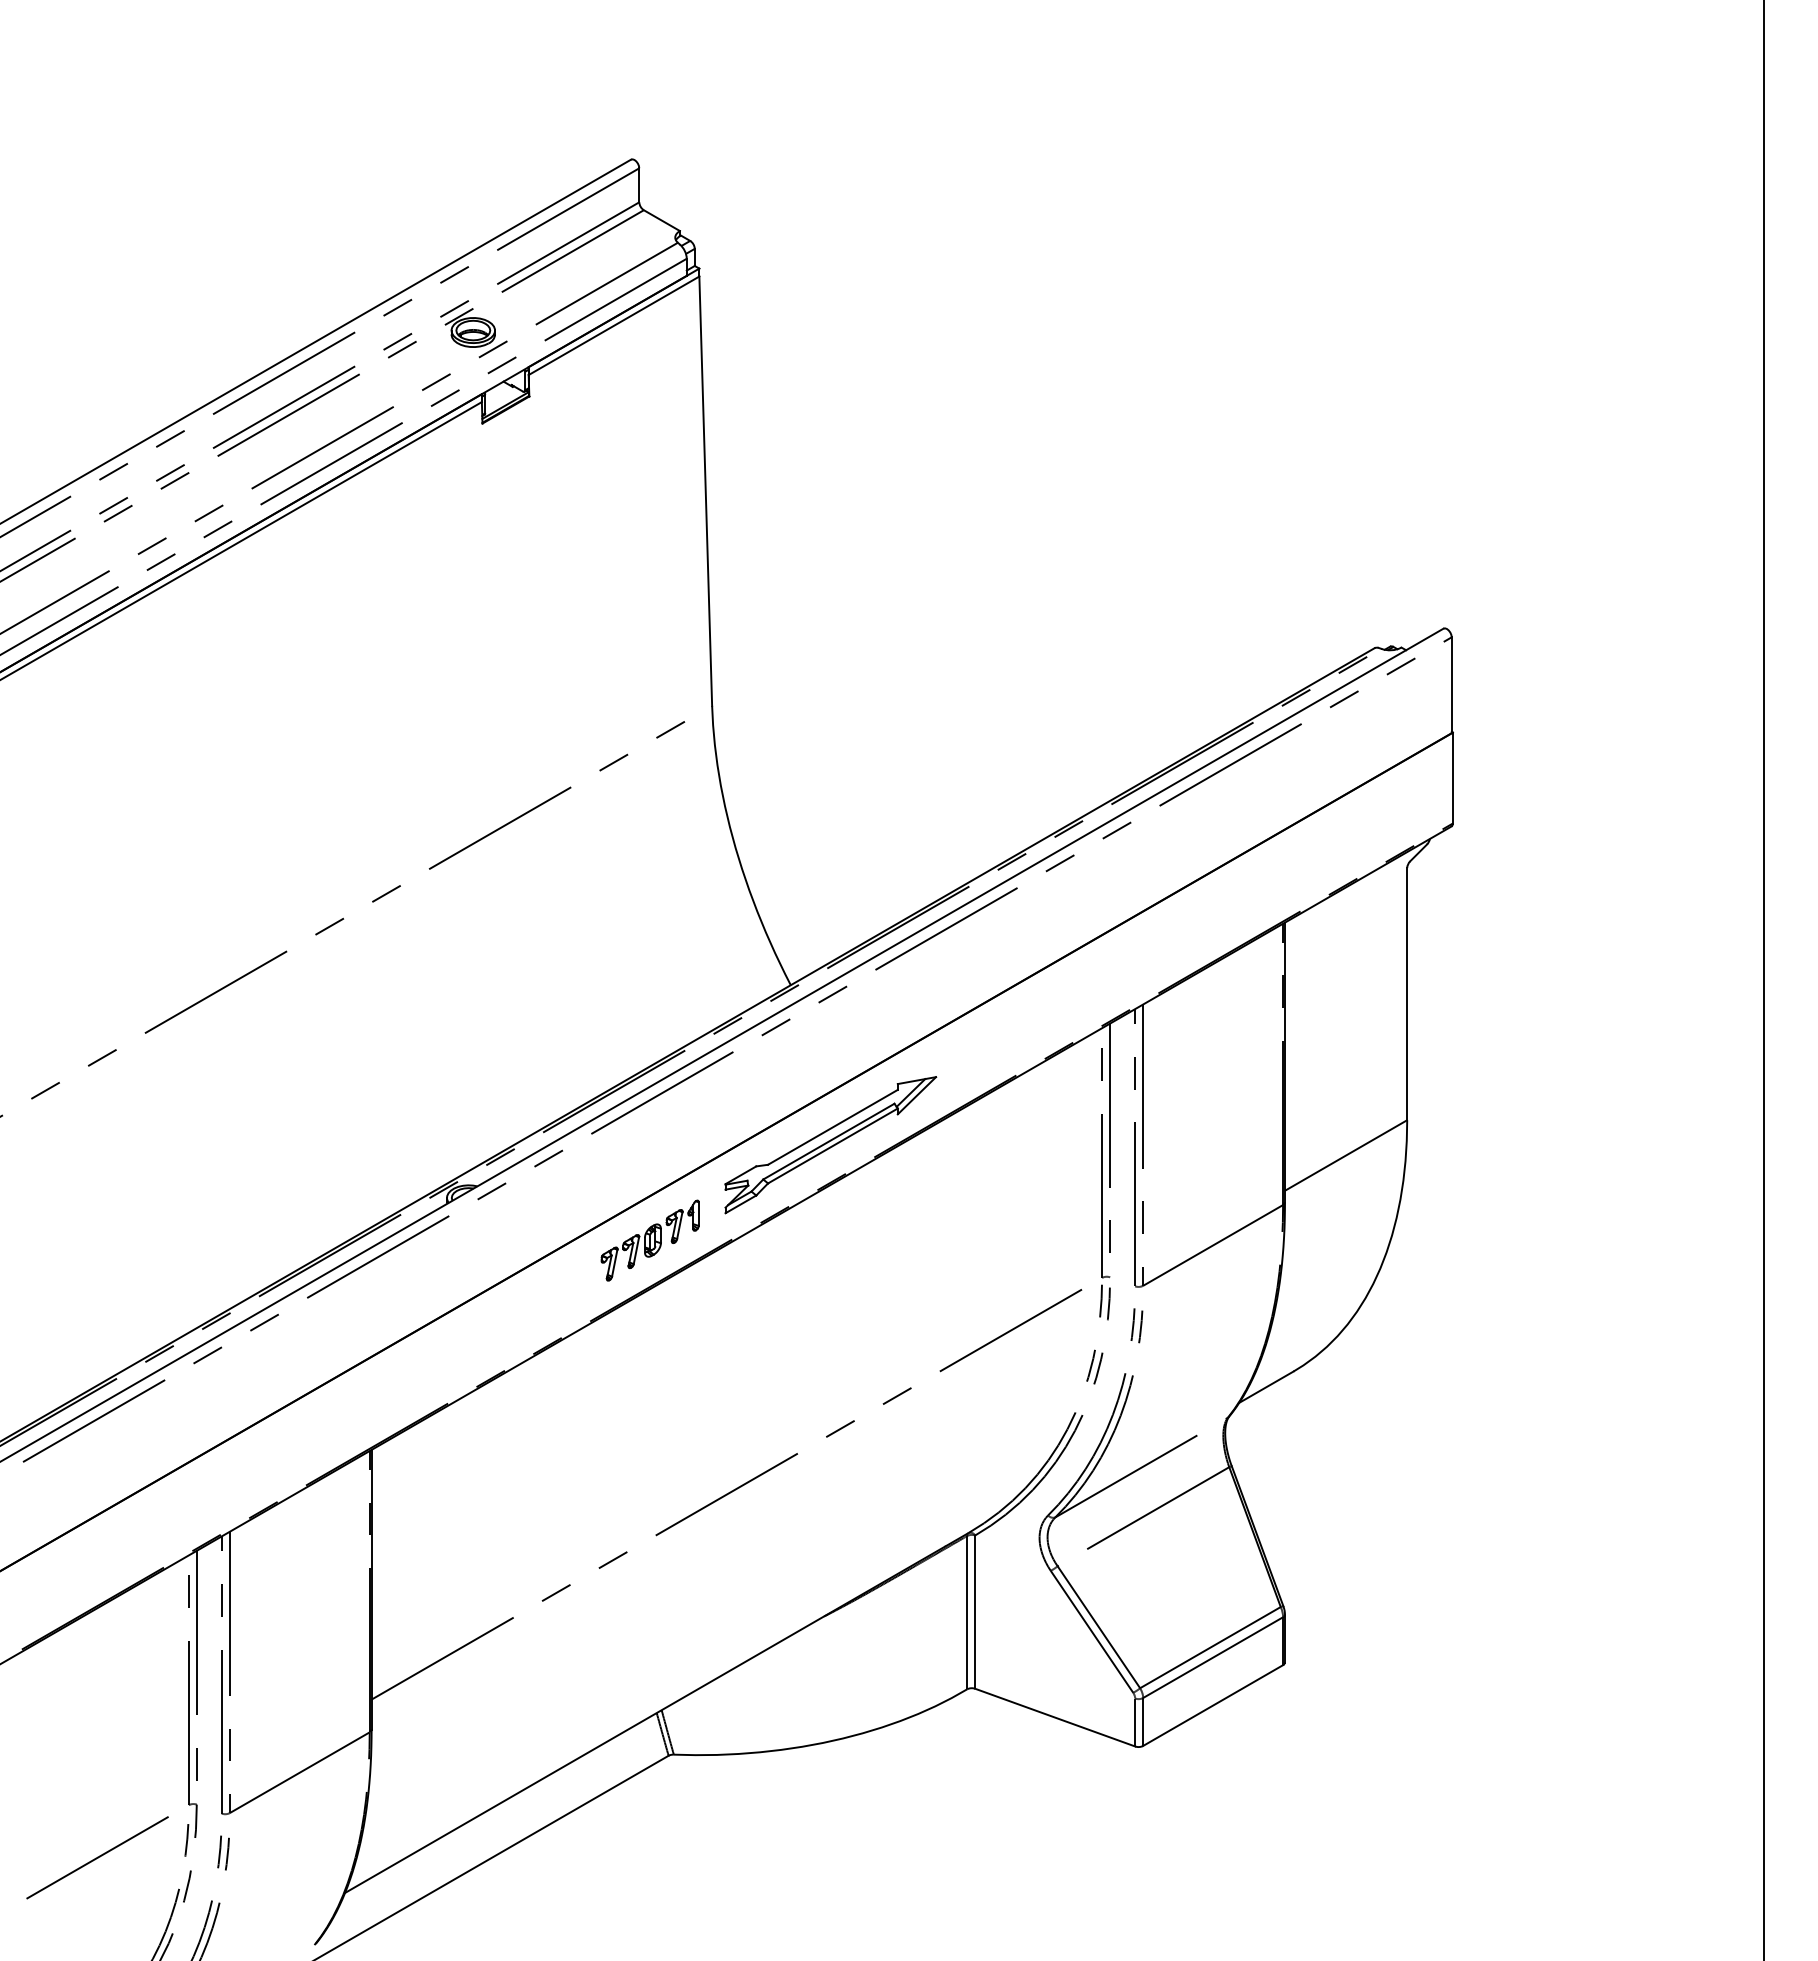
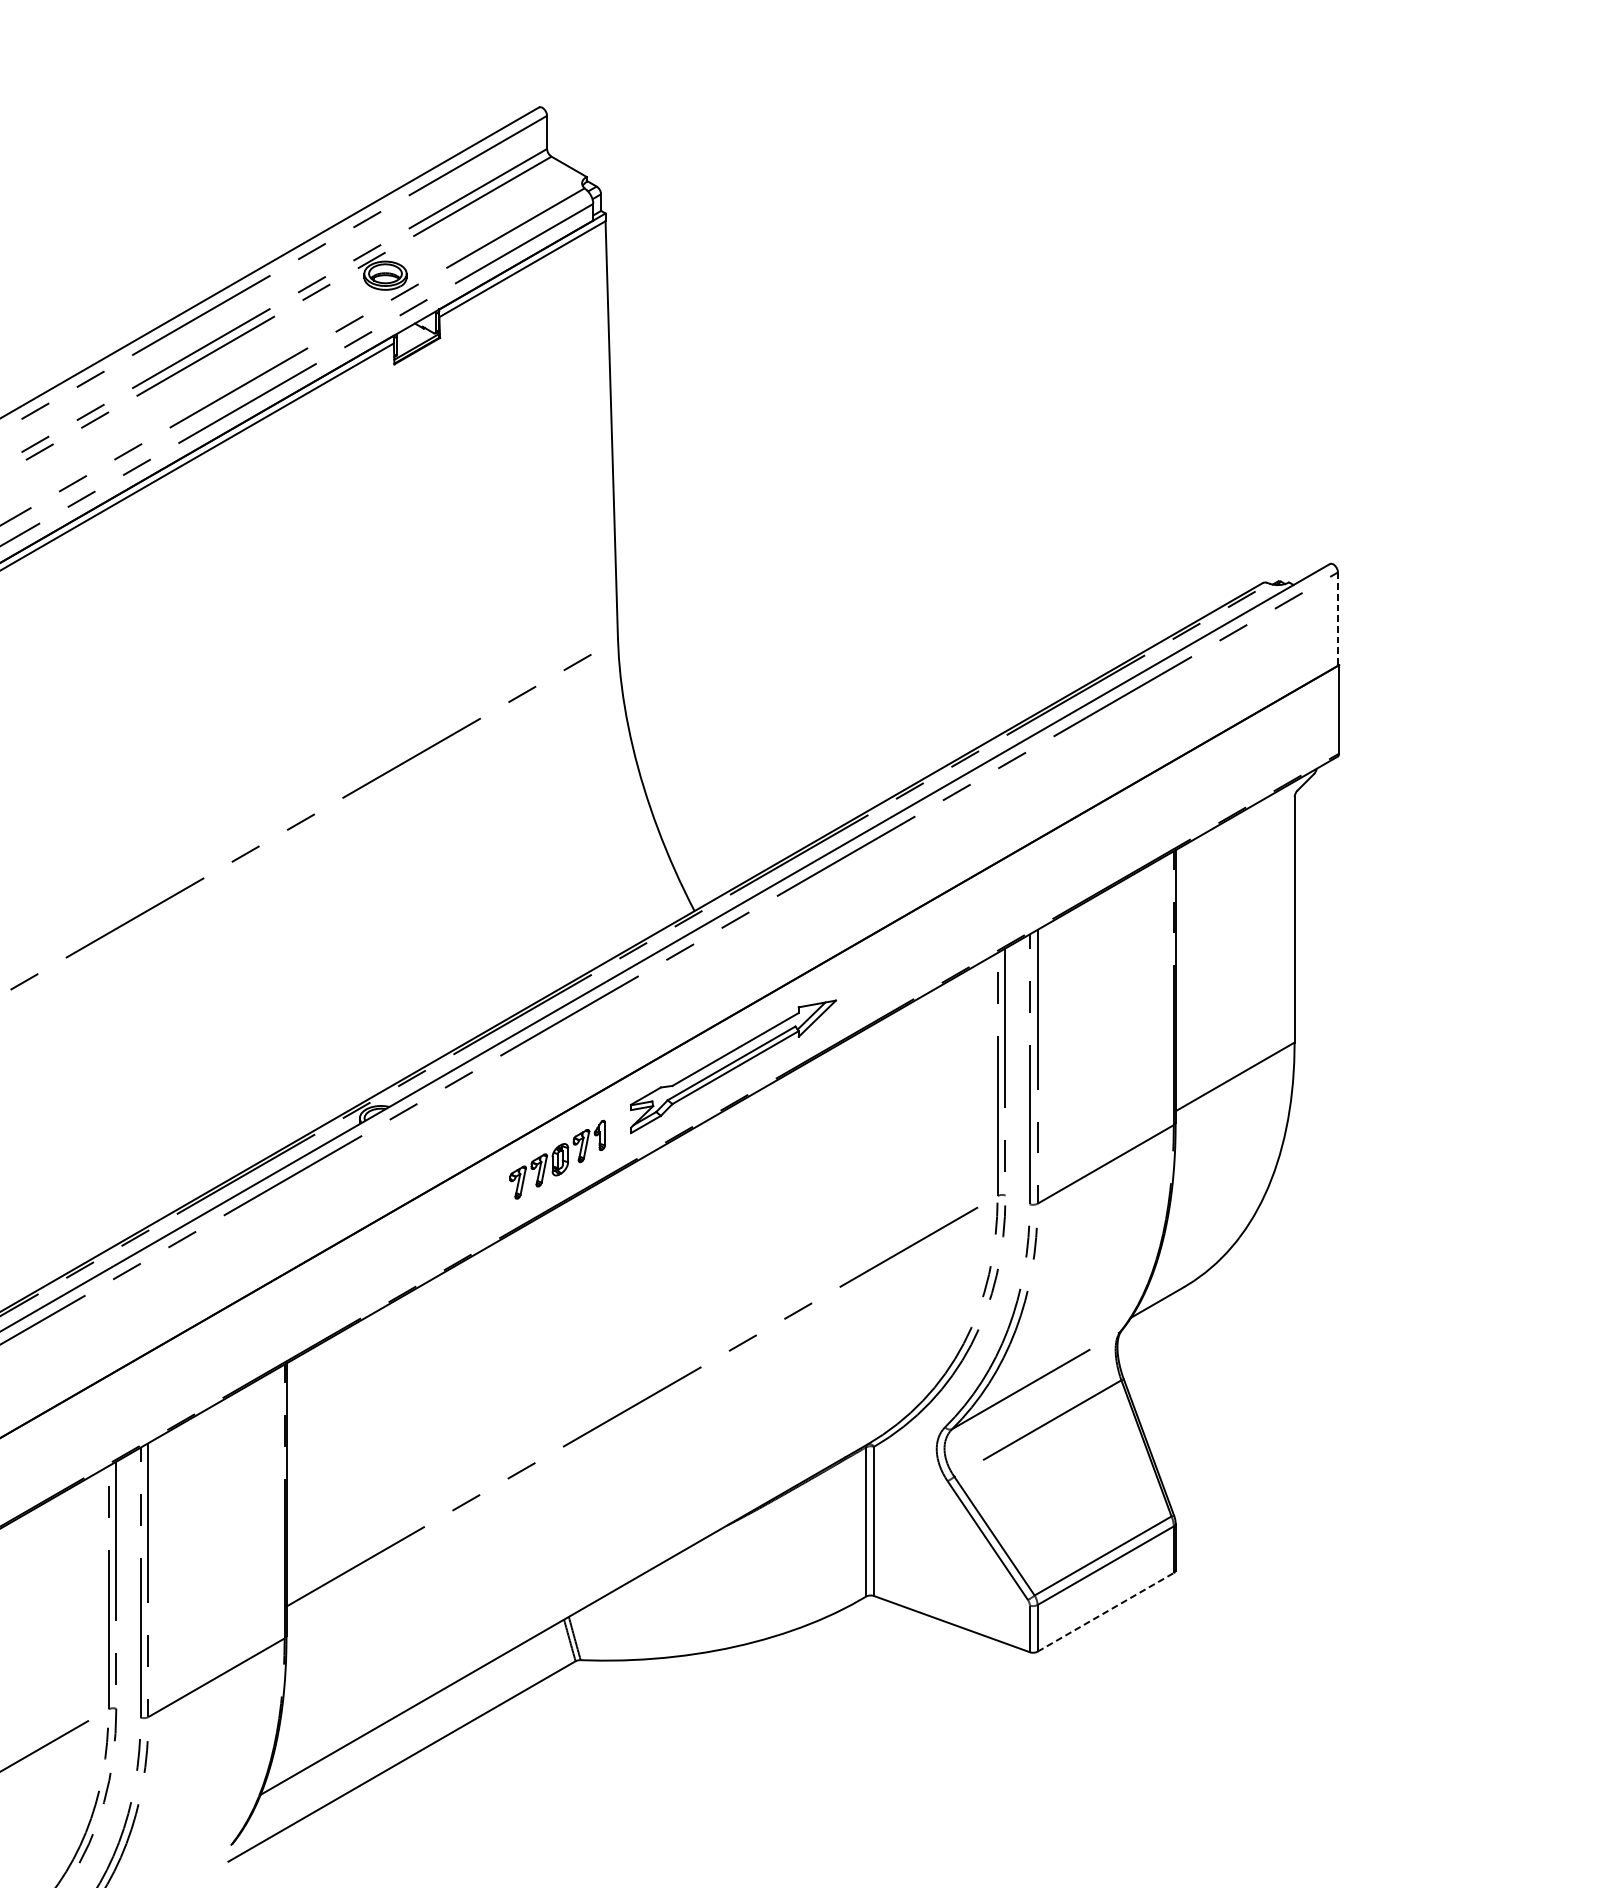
line: (1451, 685) -> (1337, 619), solid -> dashed
line: (1213, 1705) -> (1106, 1612), solid -> dashed

